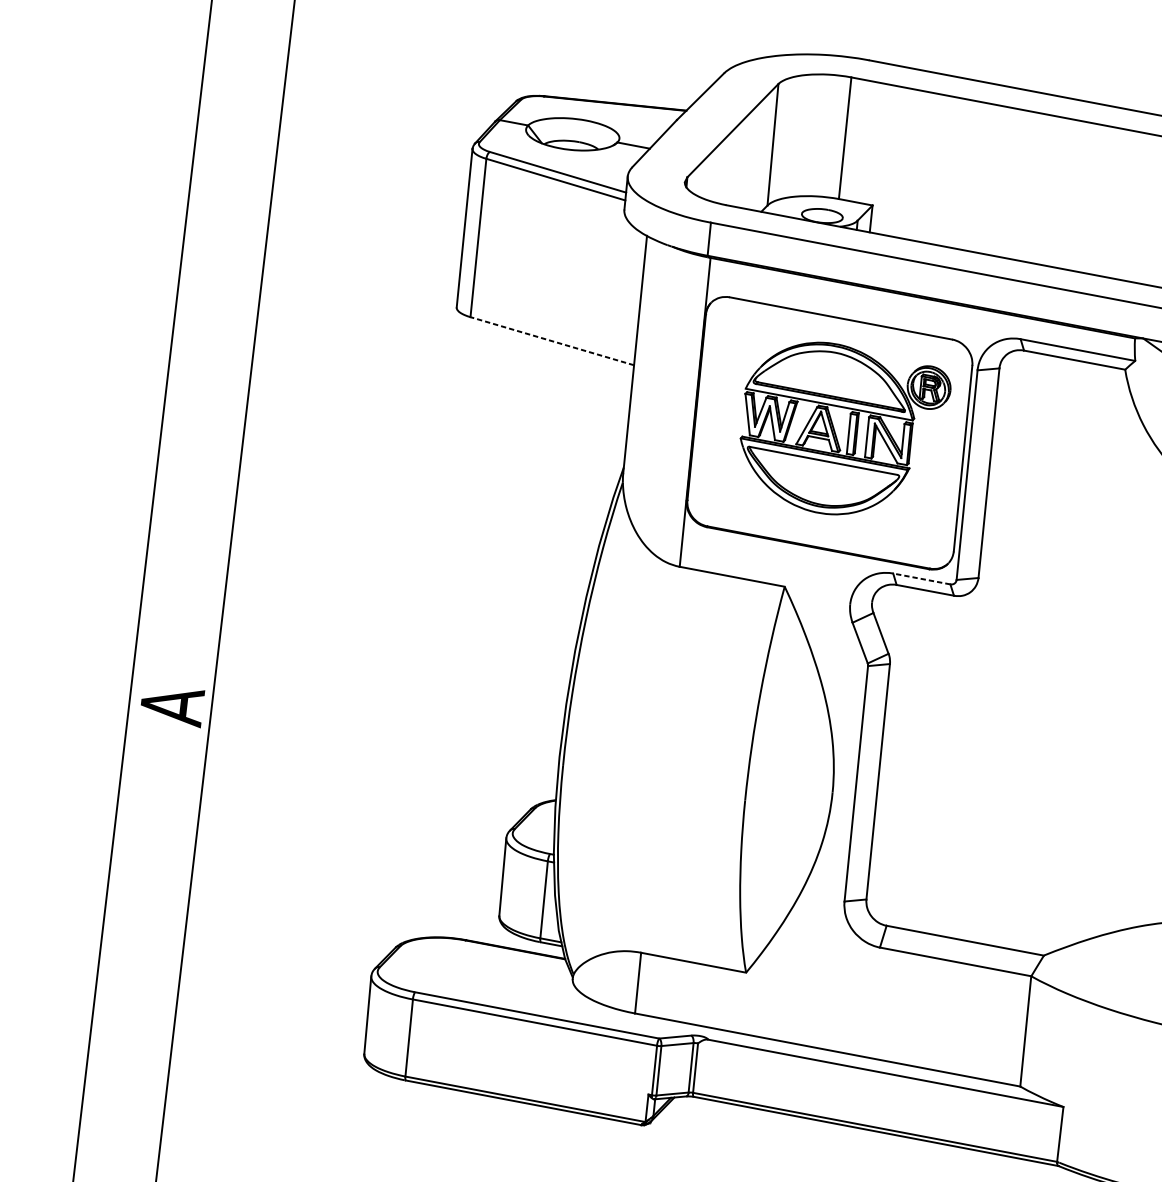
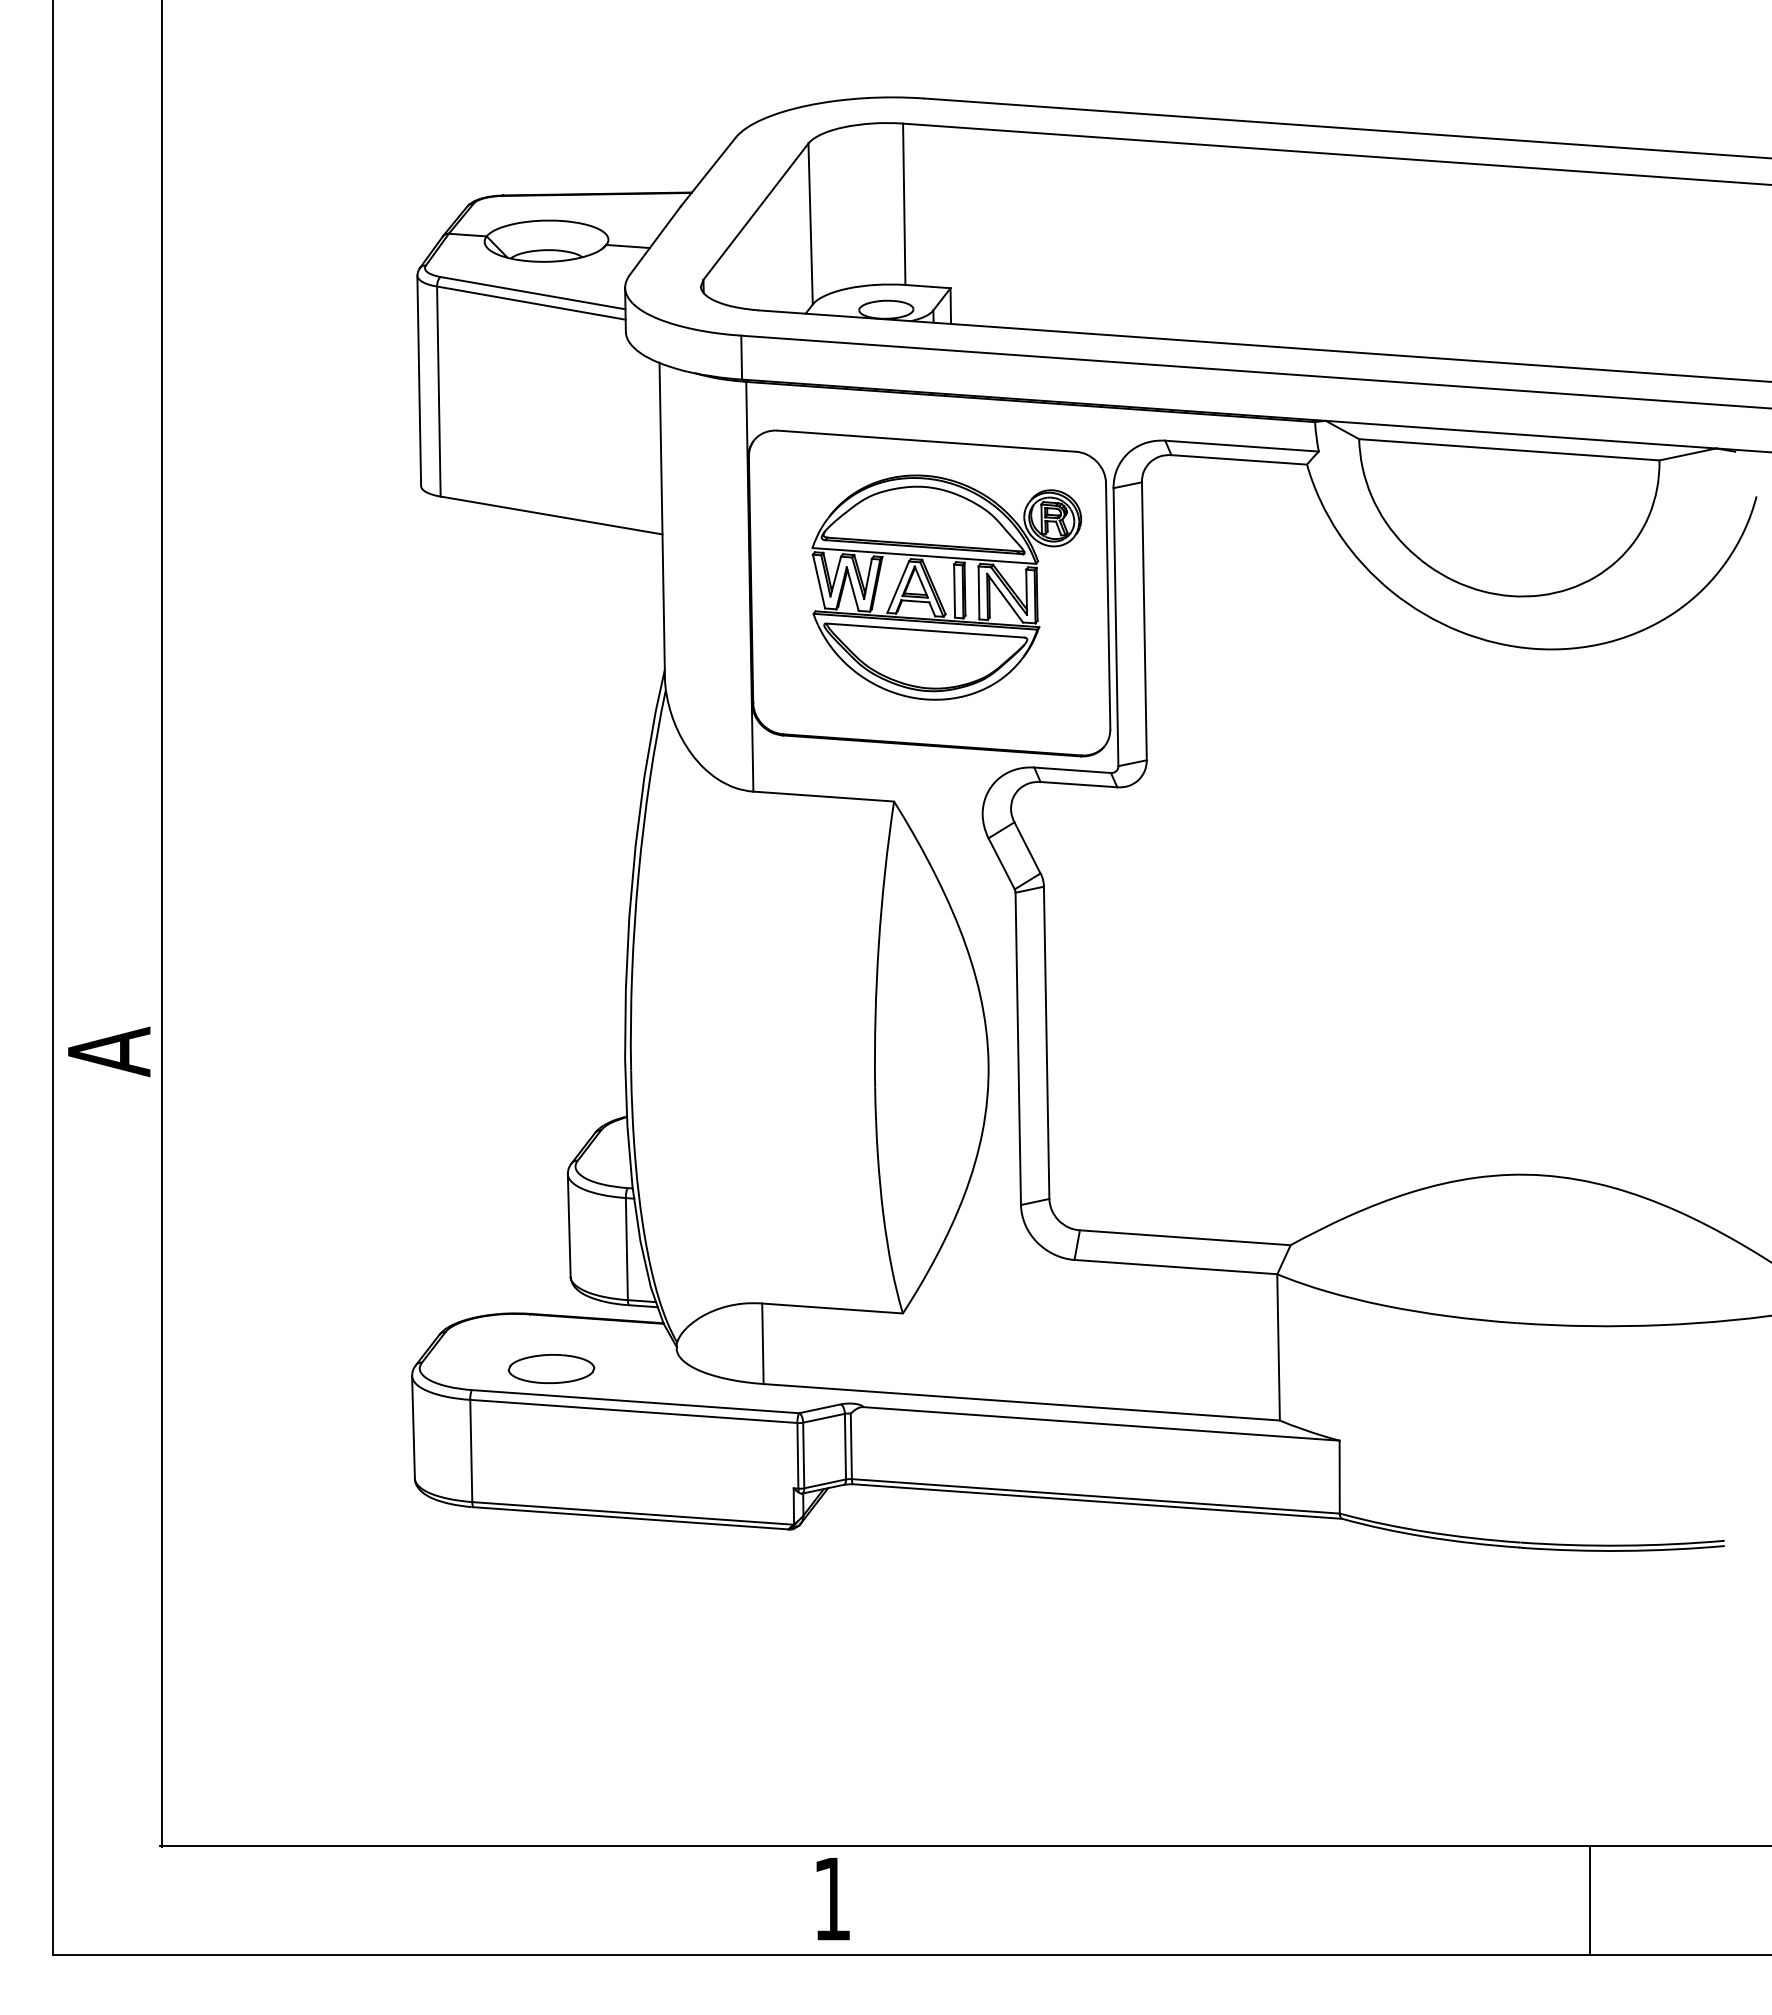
line: (552, 341) -> (551, 515), dashed -> solid
line: (921, 579) -> (1072, 770), dashed -> solid
part: (476, 983) -> (551, 1368), added

